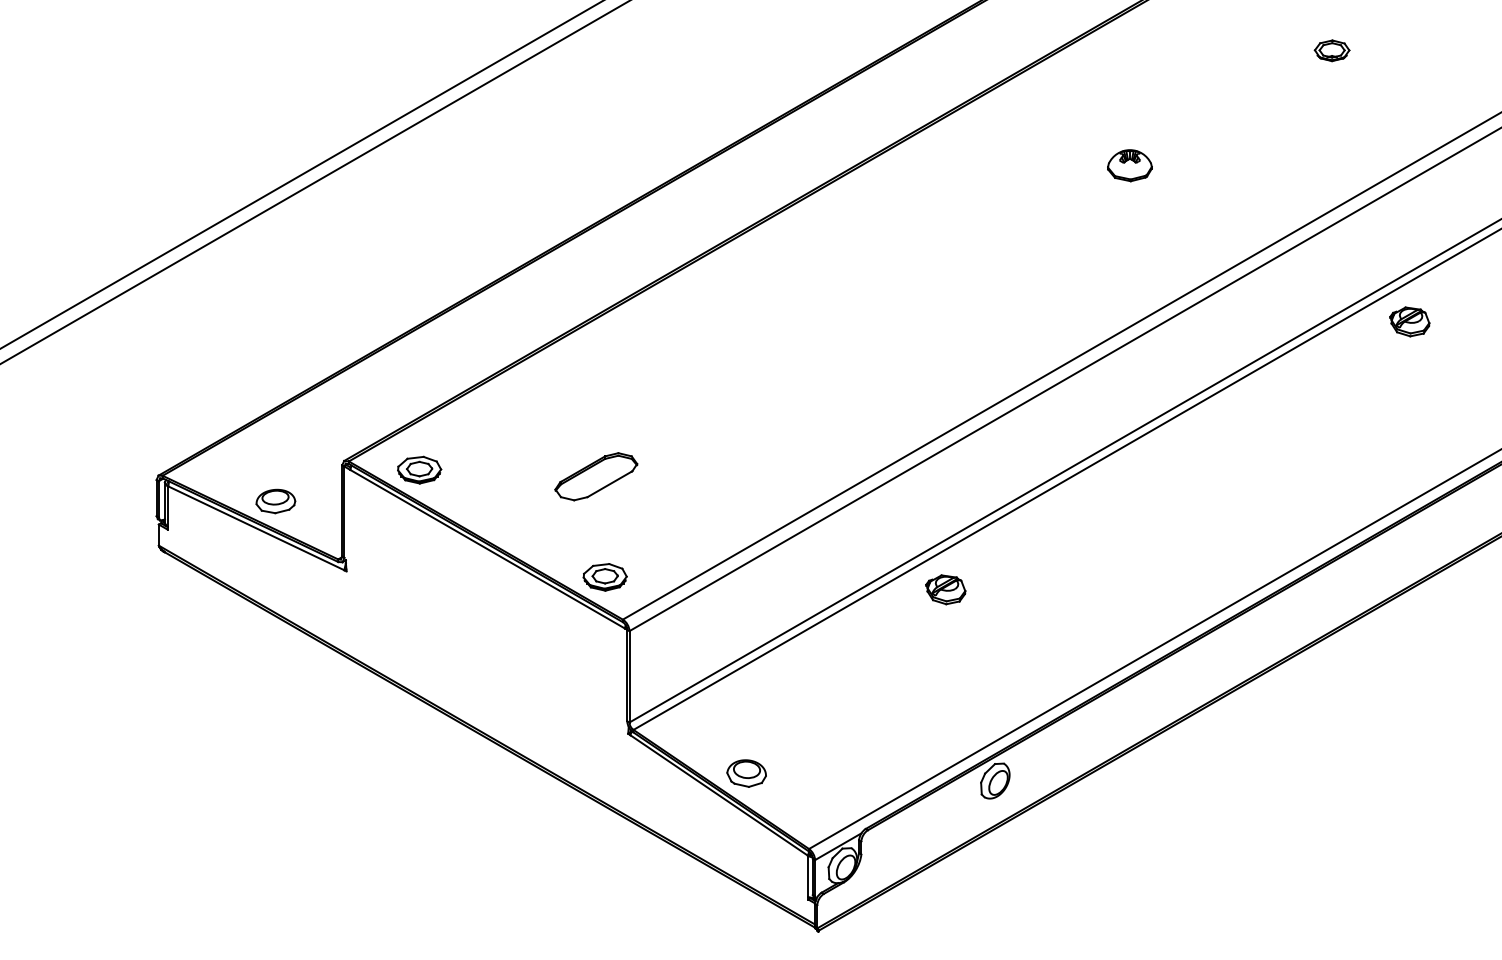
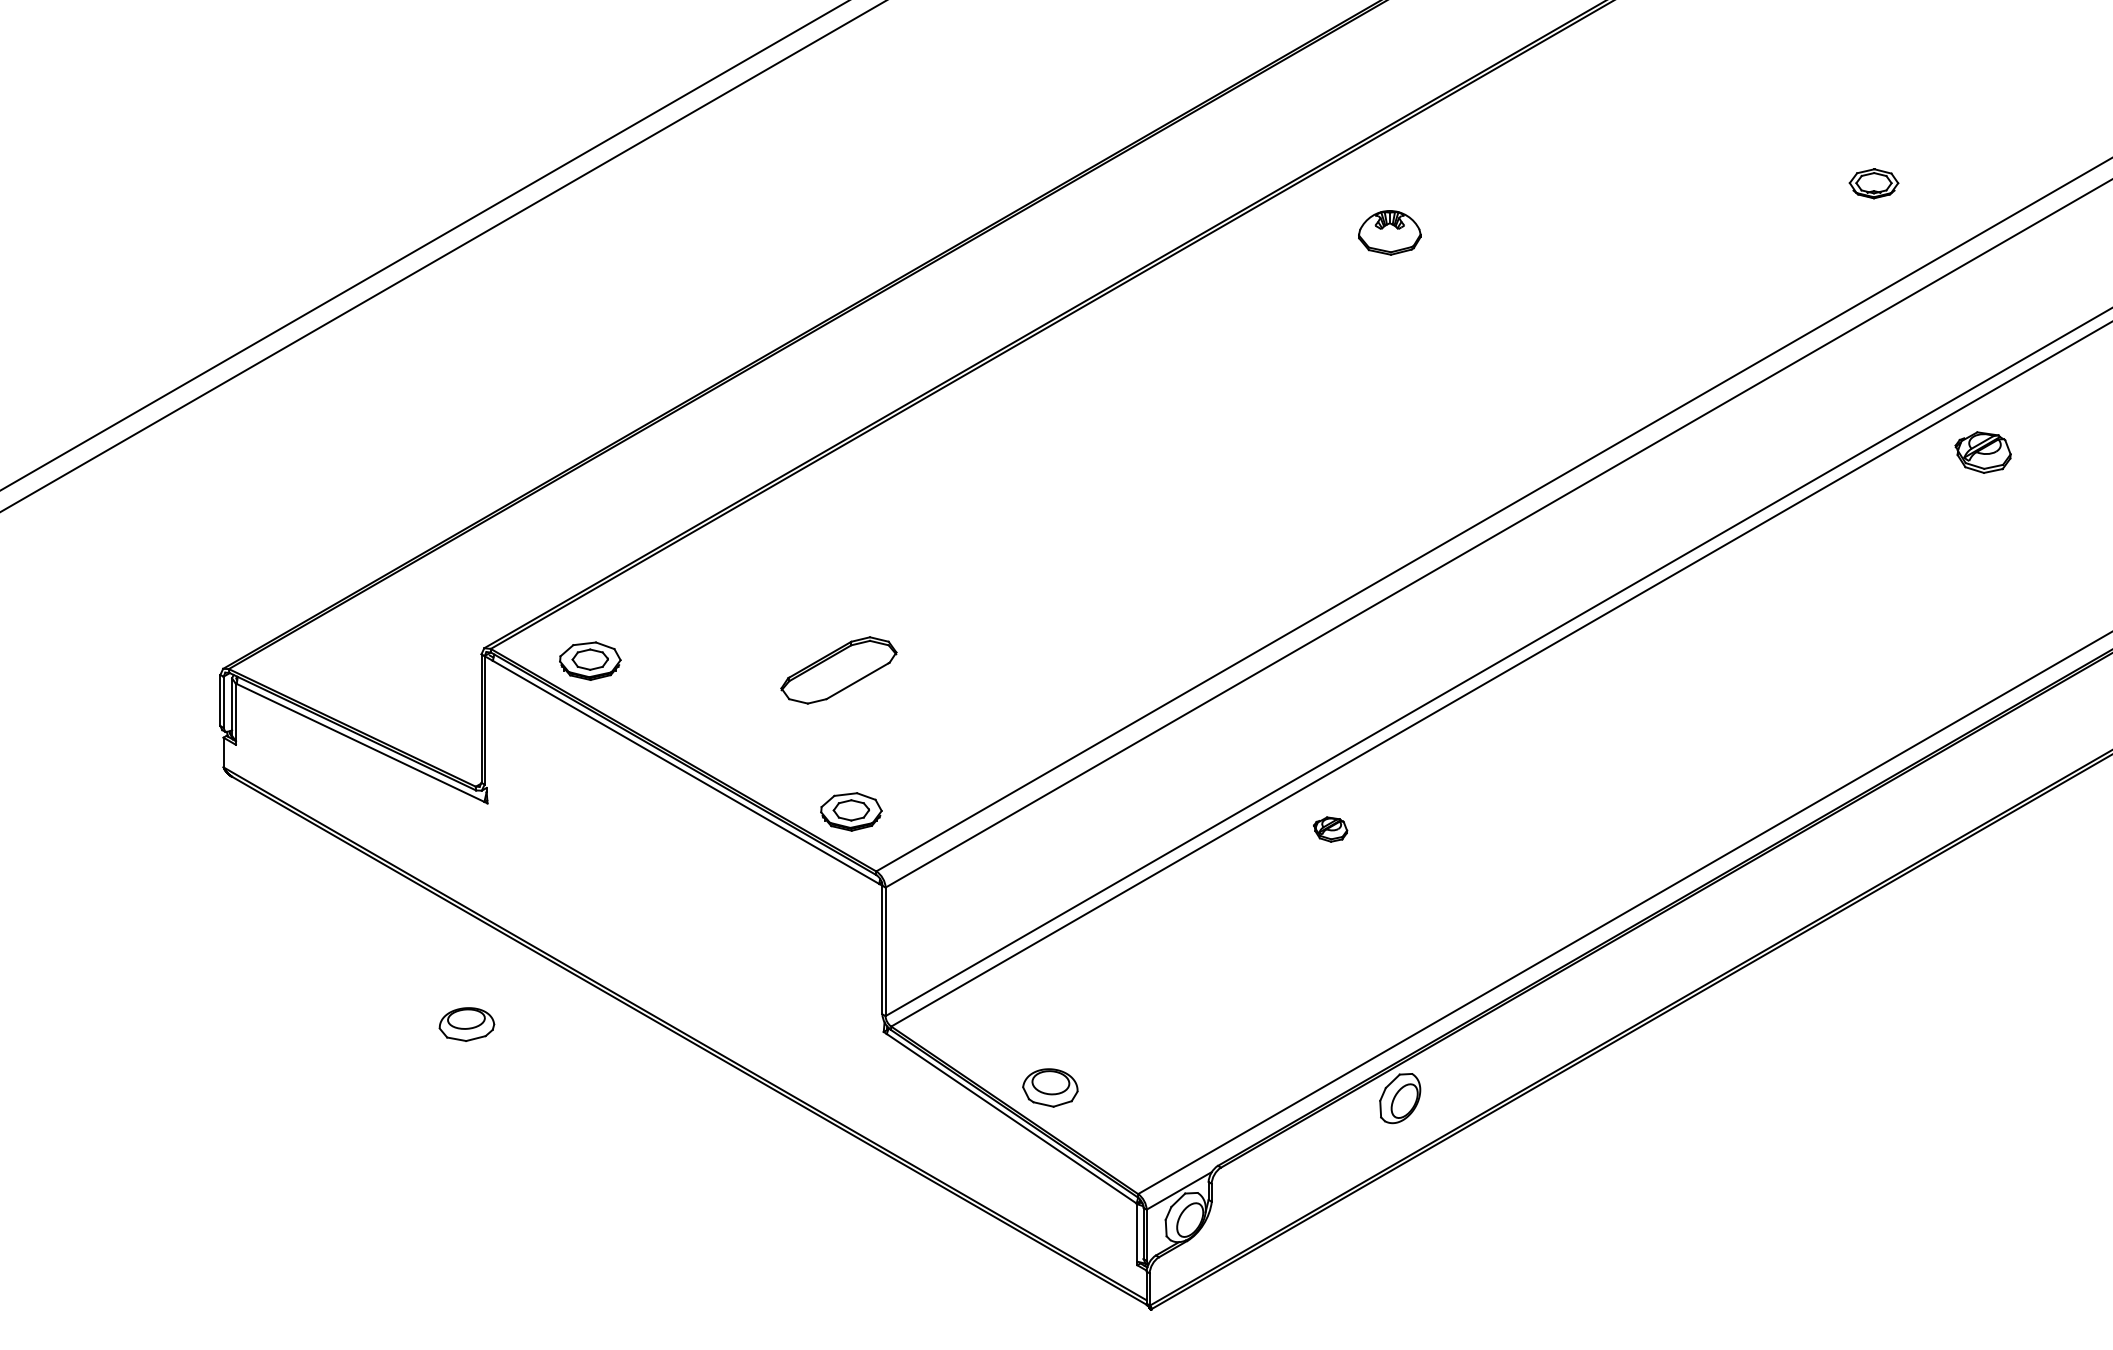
part: (1331, 50) -> (1873, 183), moved
part: (1129, 165) -> (1389, 232), moved
part: (275, 501) -> (466, 1024), moved
part: (945, 589) -> (1330, 829), size x0.6

